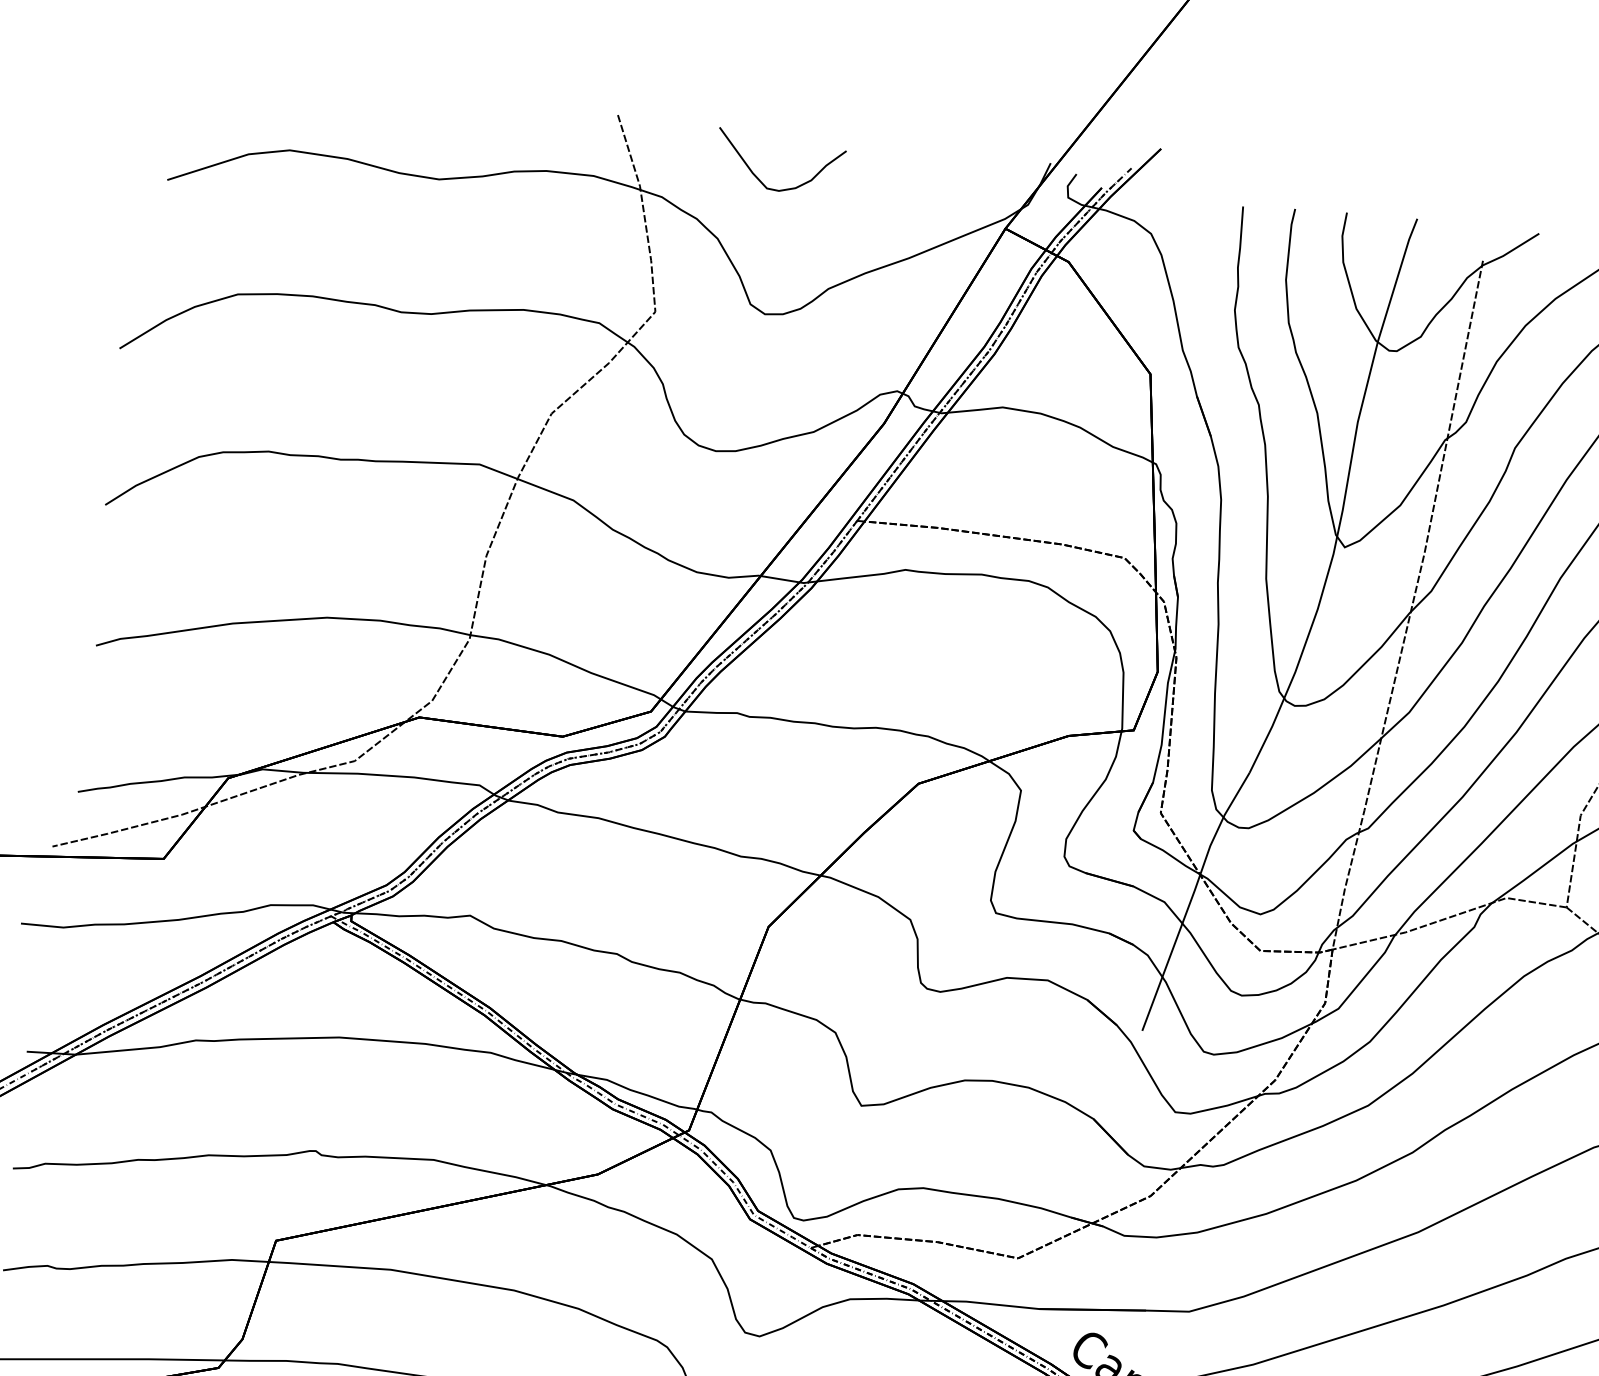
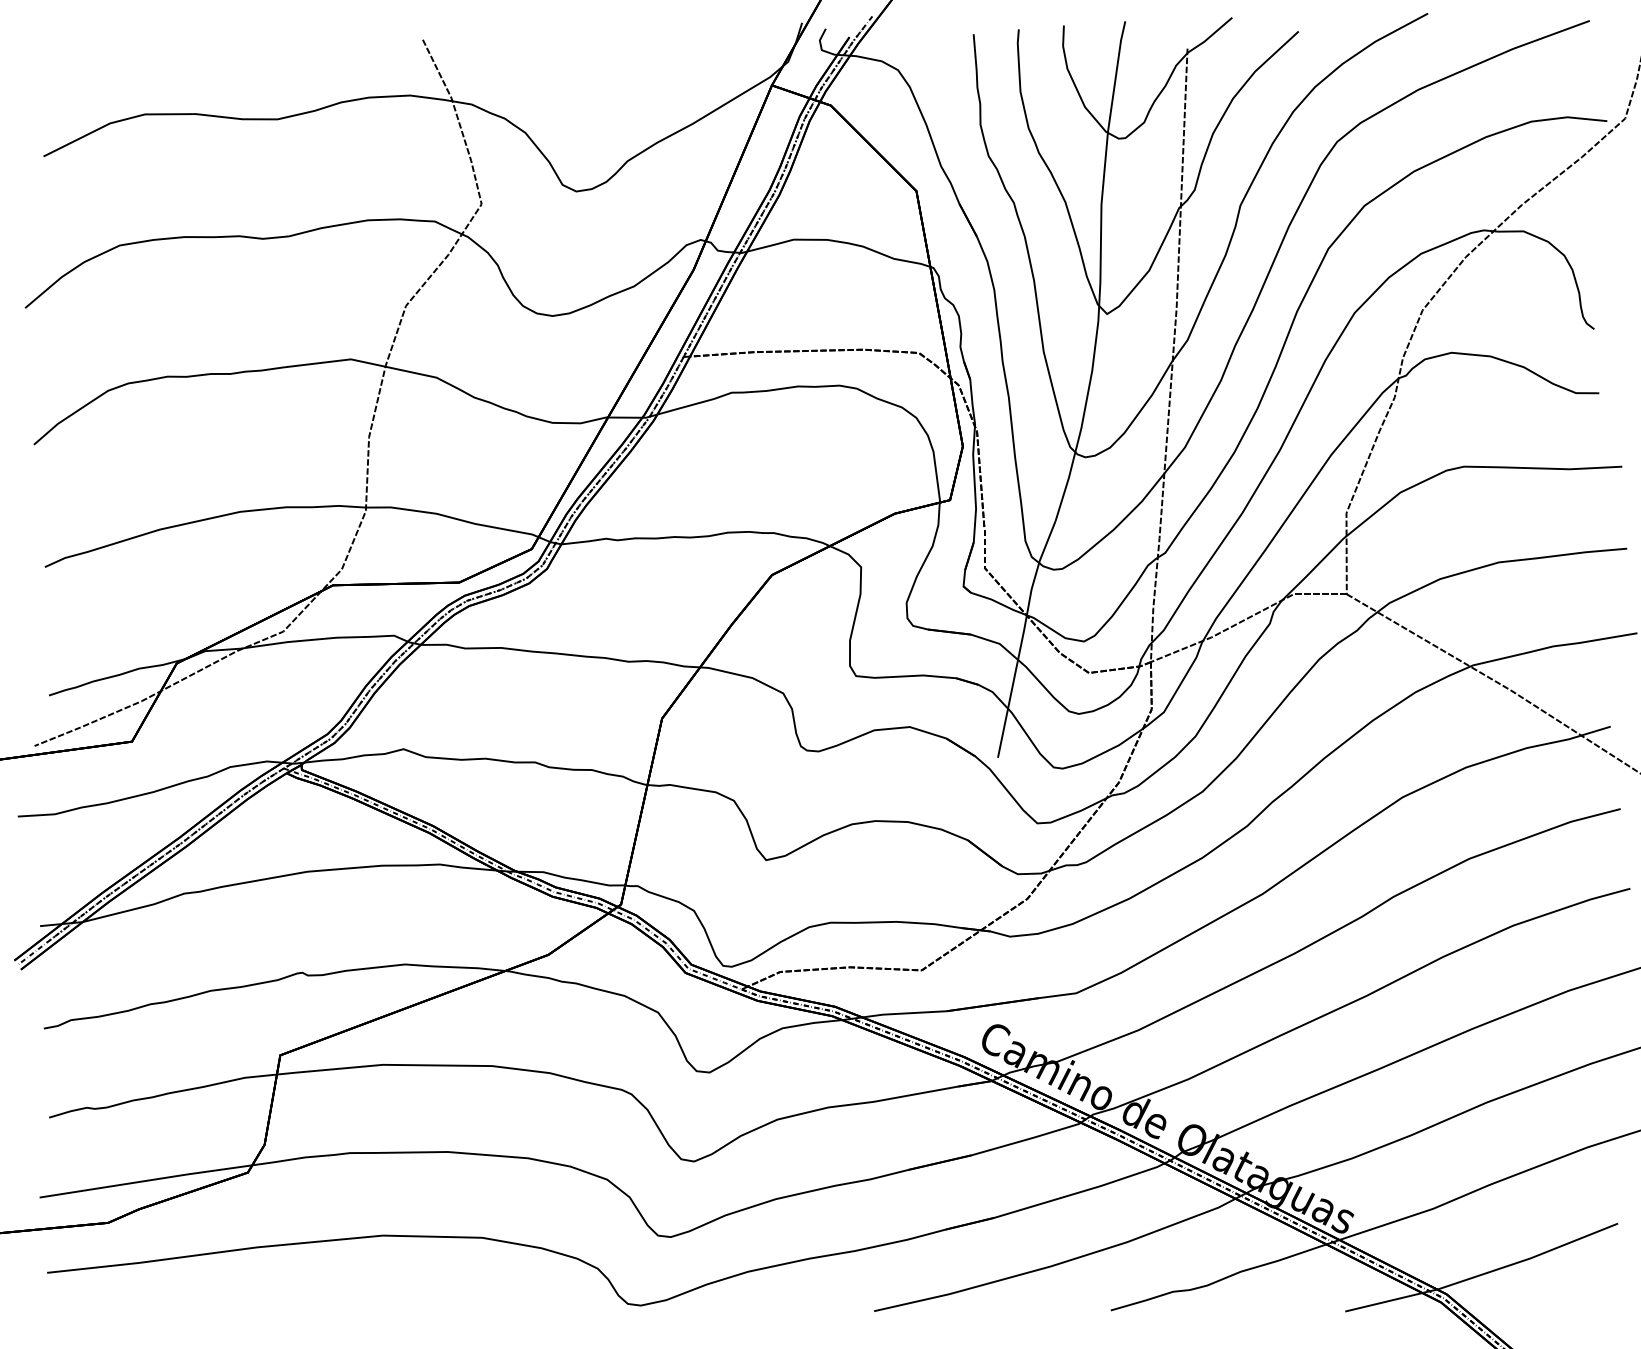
curve: (758, 177) -> (552, 74), removed

